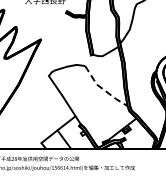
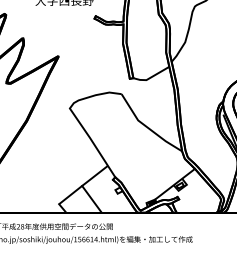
line: (103, 89) -> (147, 127), dashed -> solid

